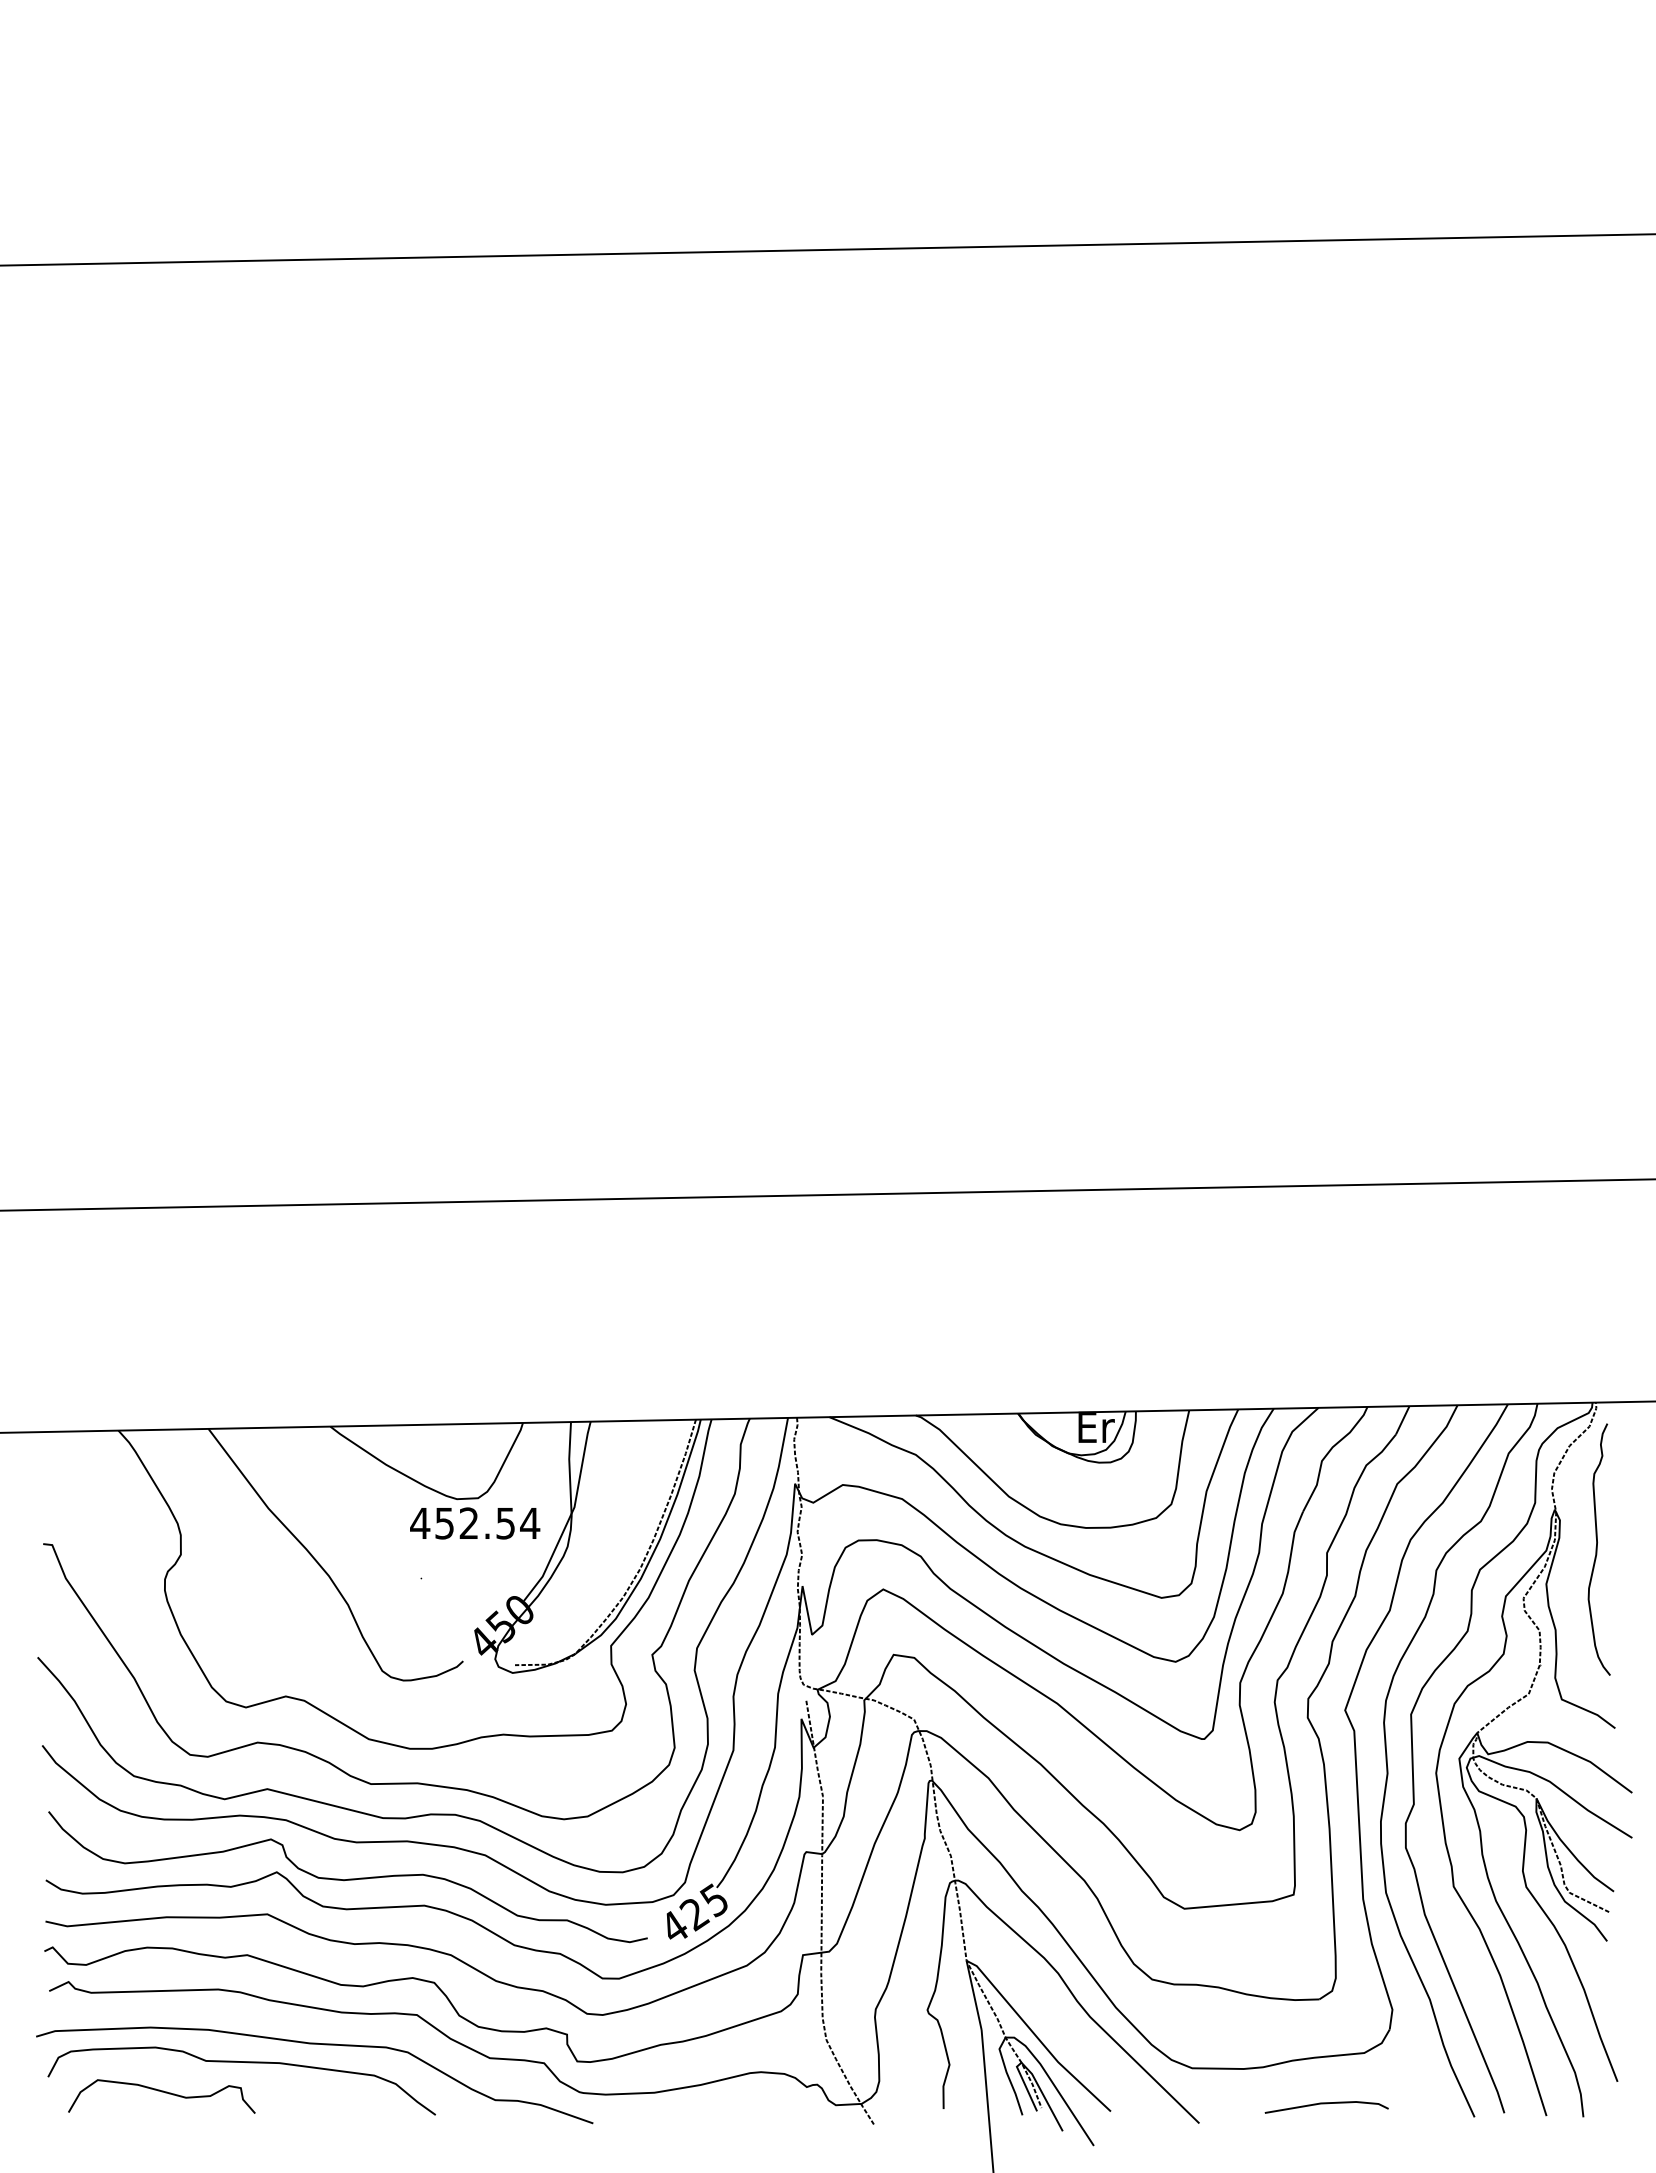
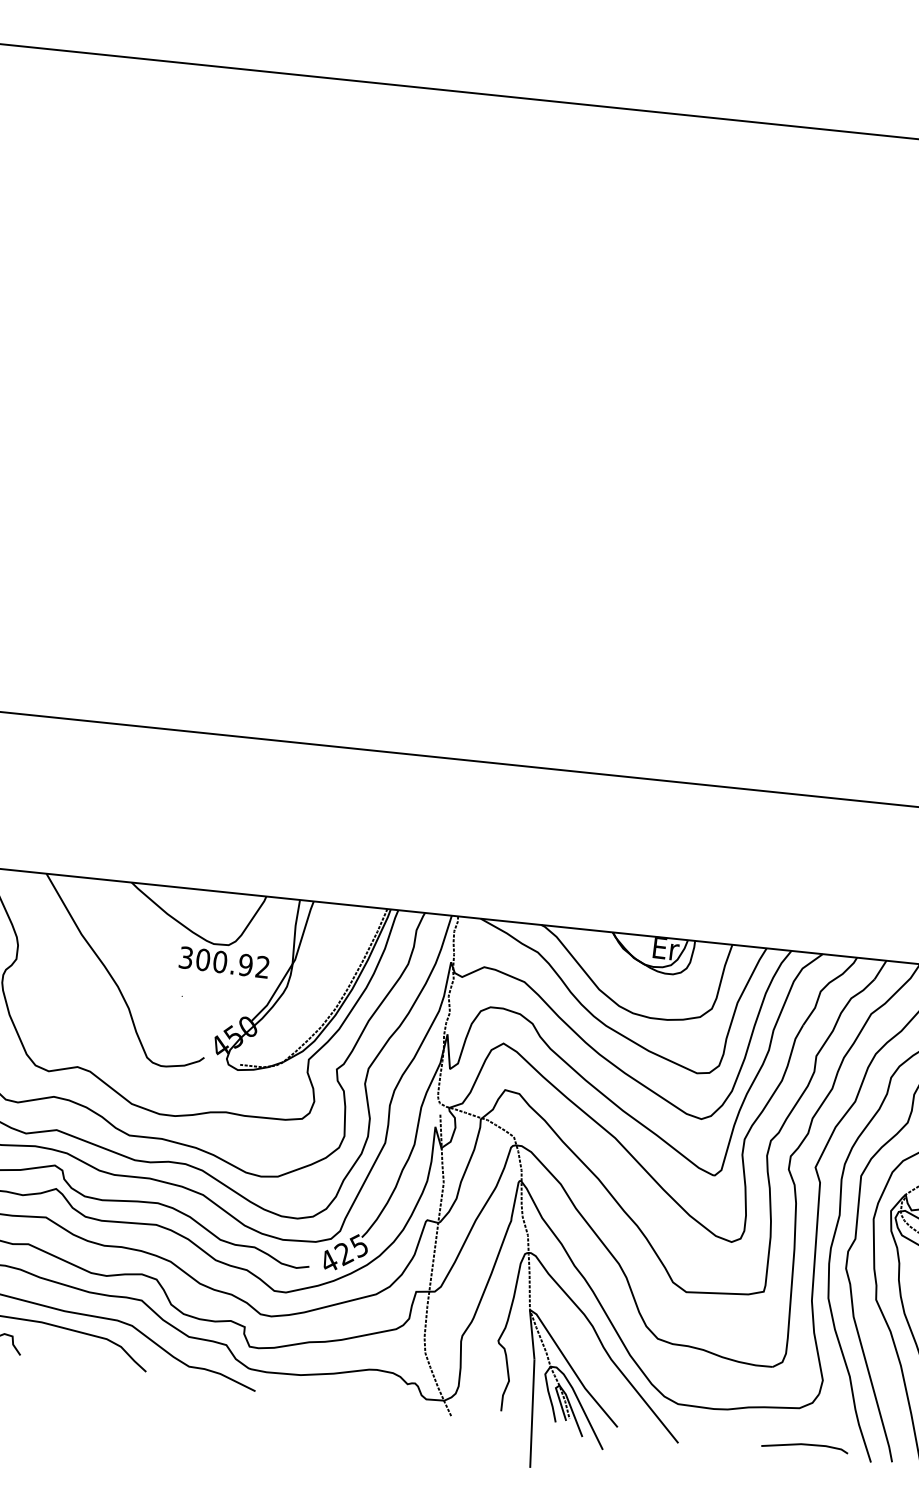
text: (475, 1523) -> (224, 962), 452.54 -> 300.92
line: (1326, 2104) -> (805, 1445), moved

